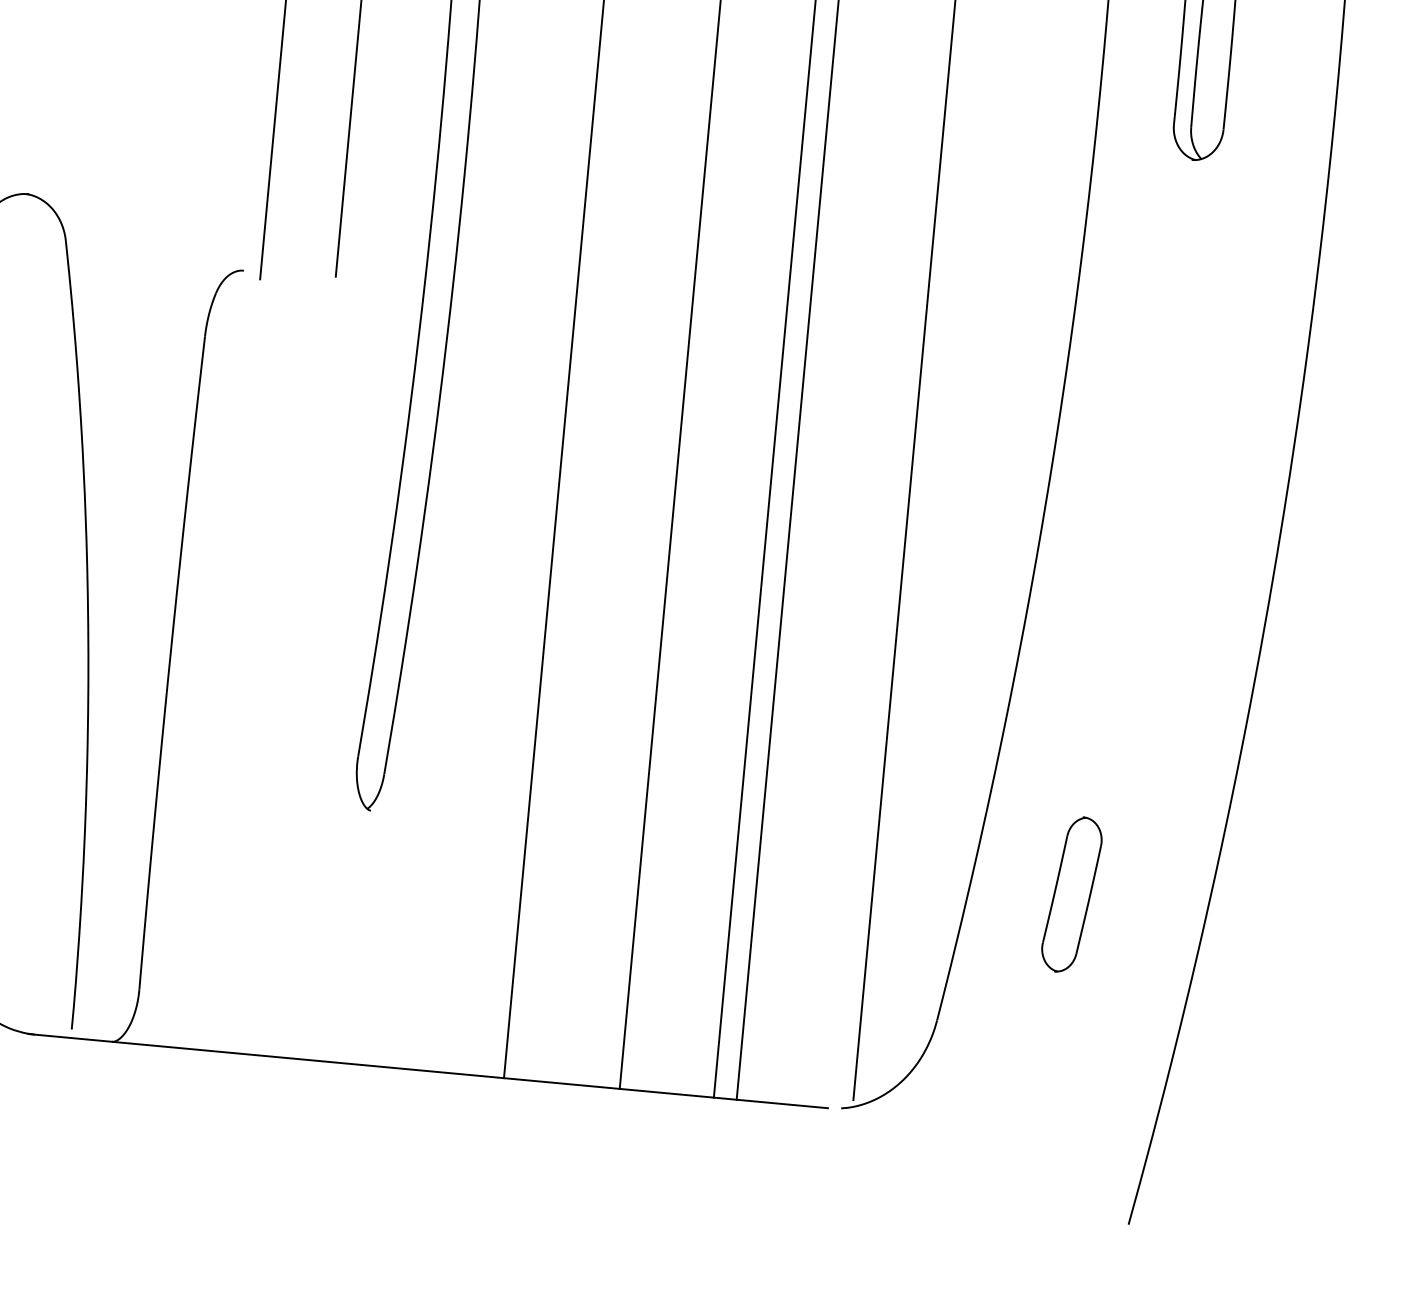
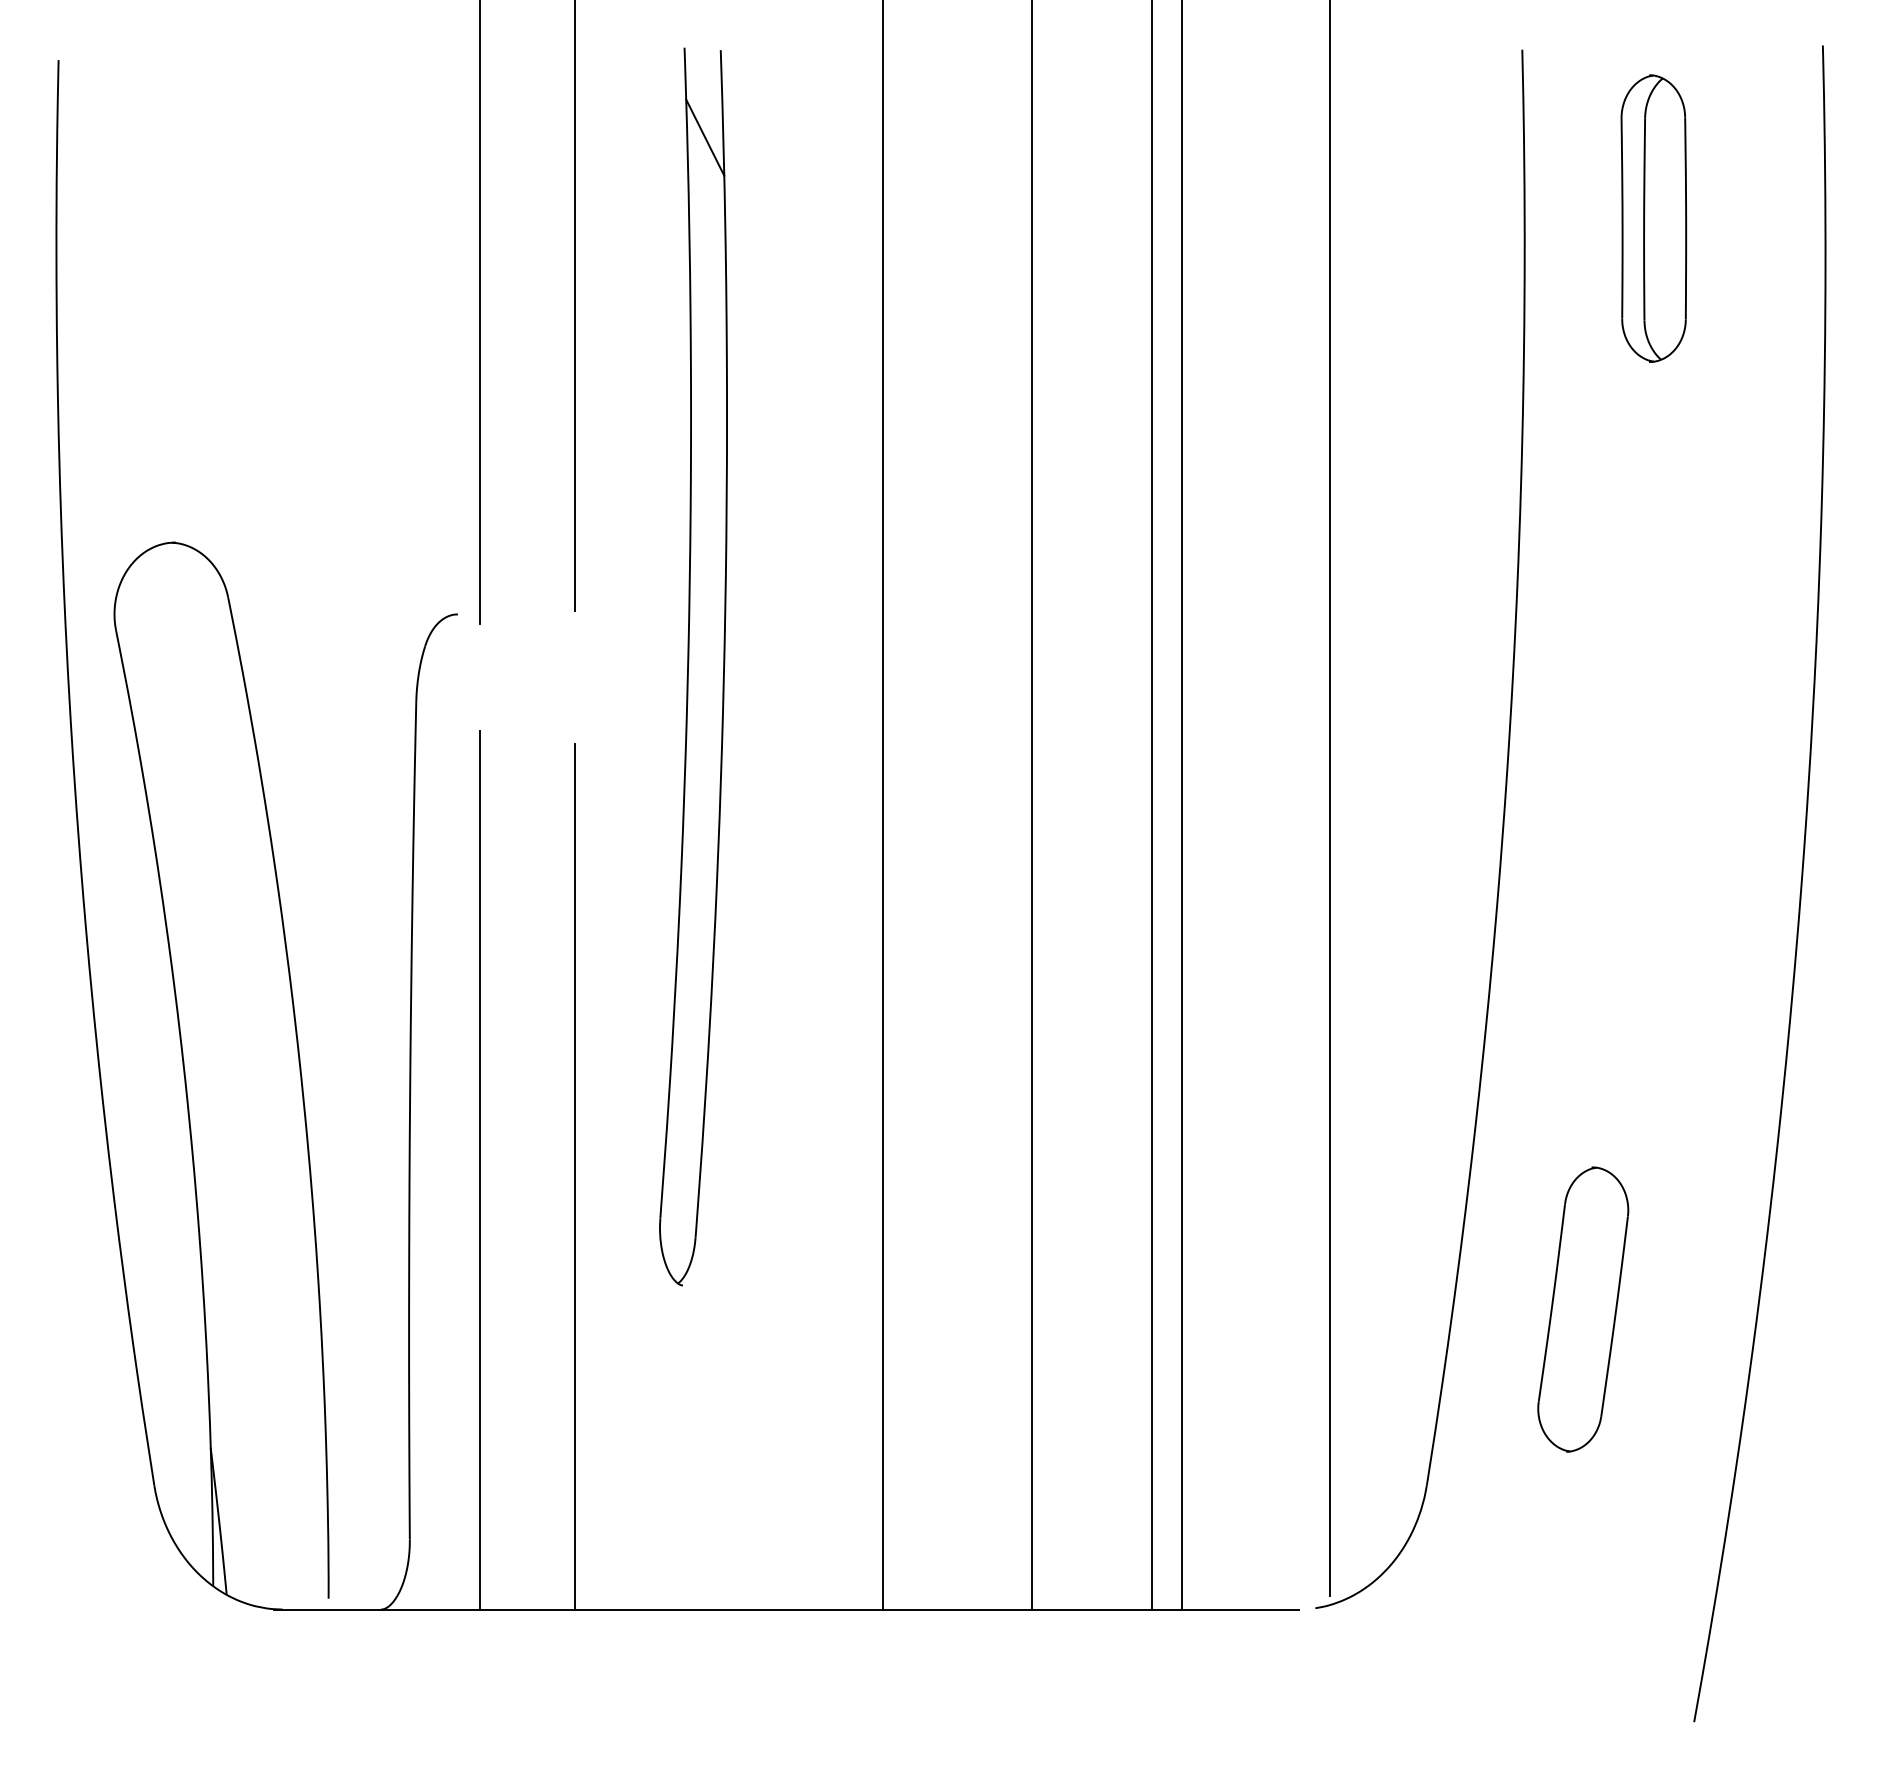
line: (220, 706) -> (479, 1170), added
line: (294, 717) -> (575, 1176), added
part: (1072, 894) -> (1583, 1309), size x1.43

